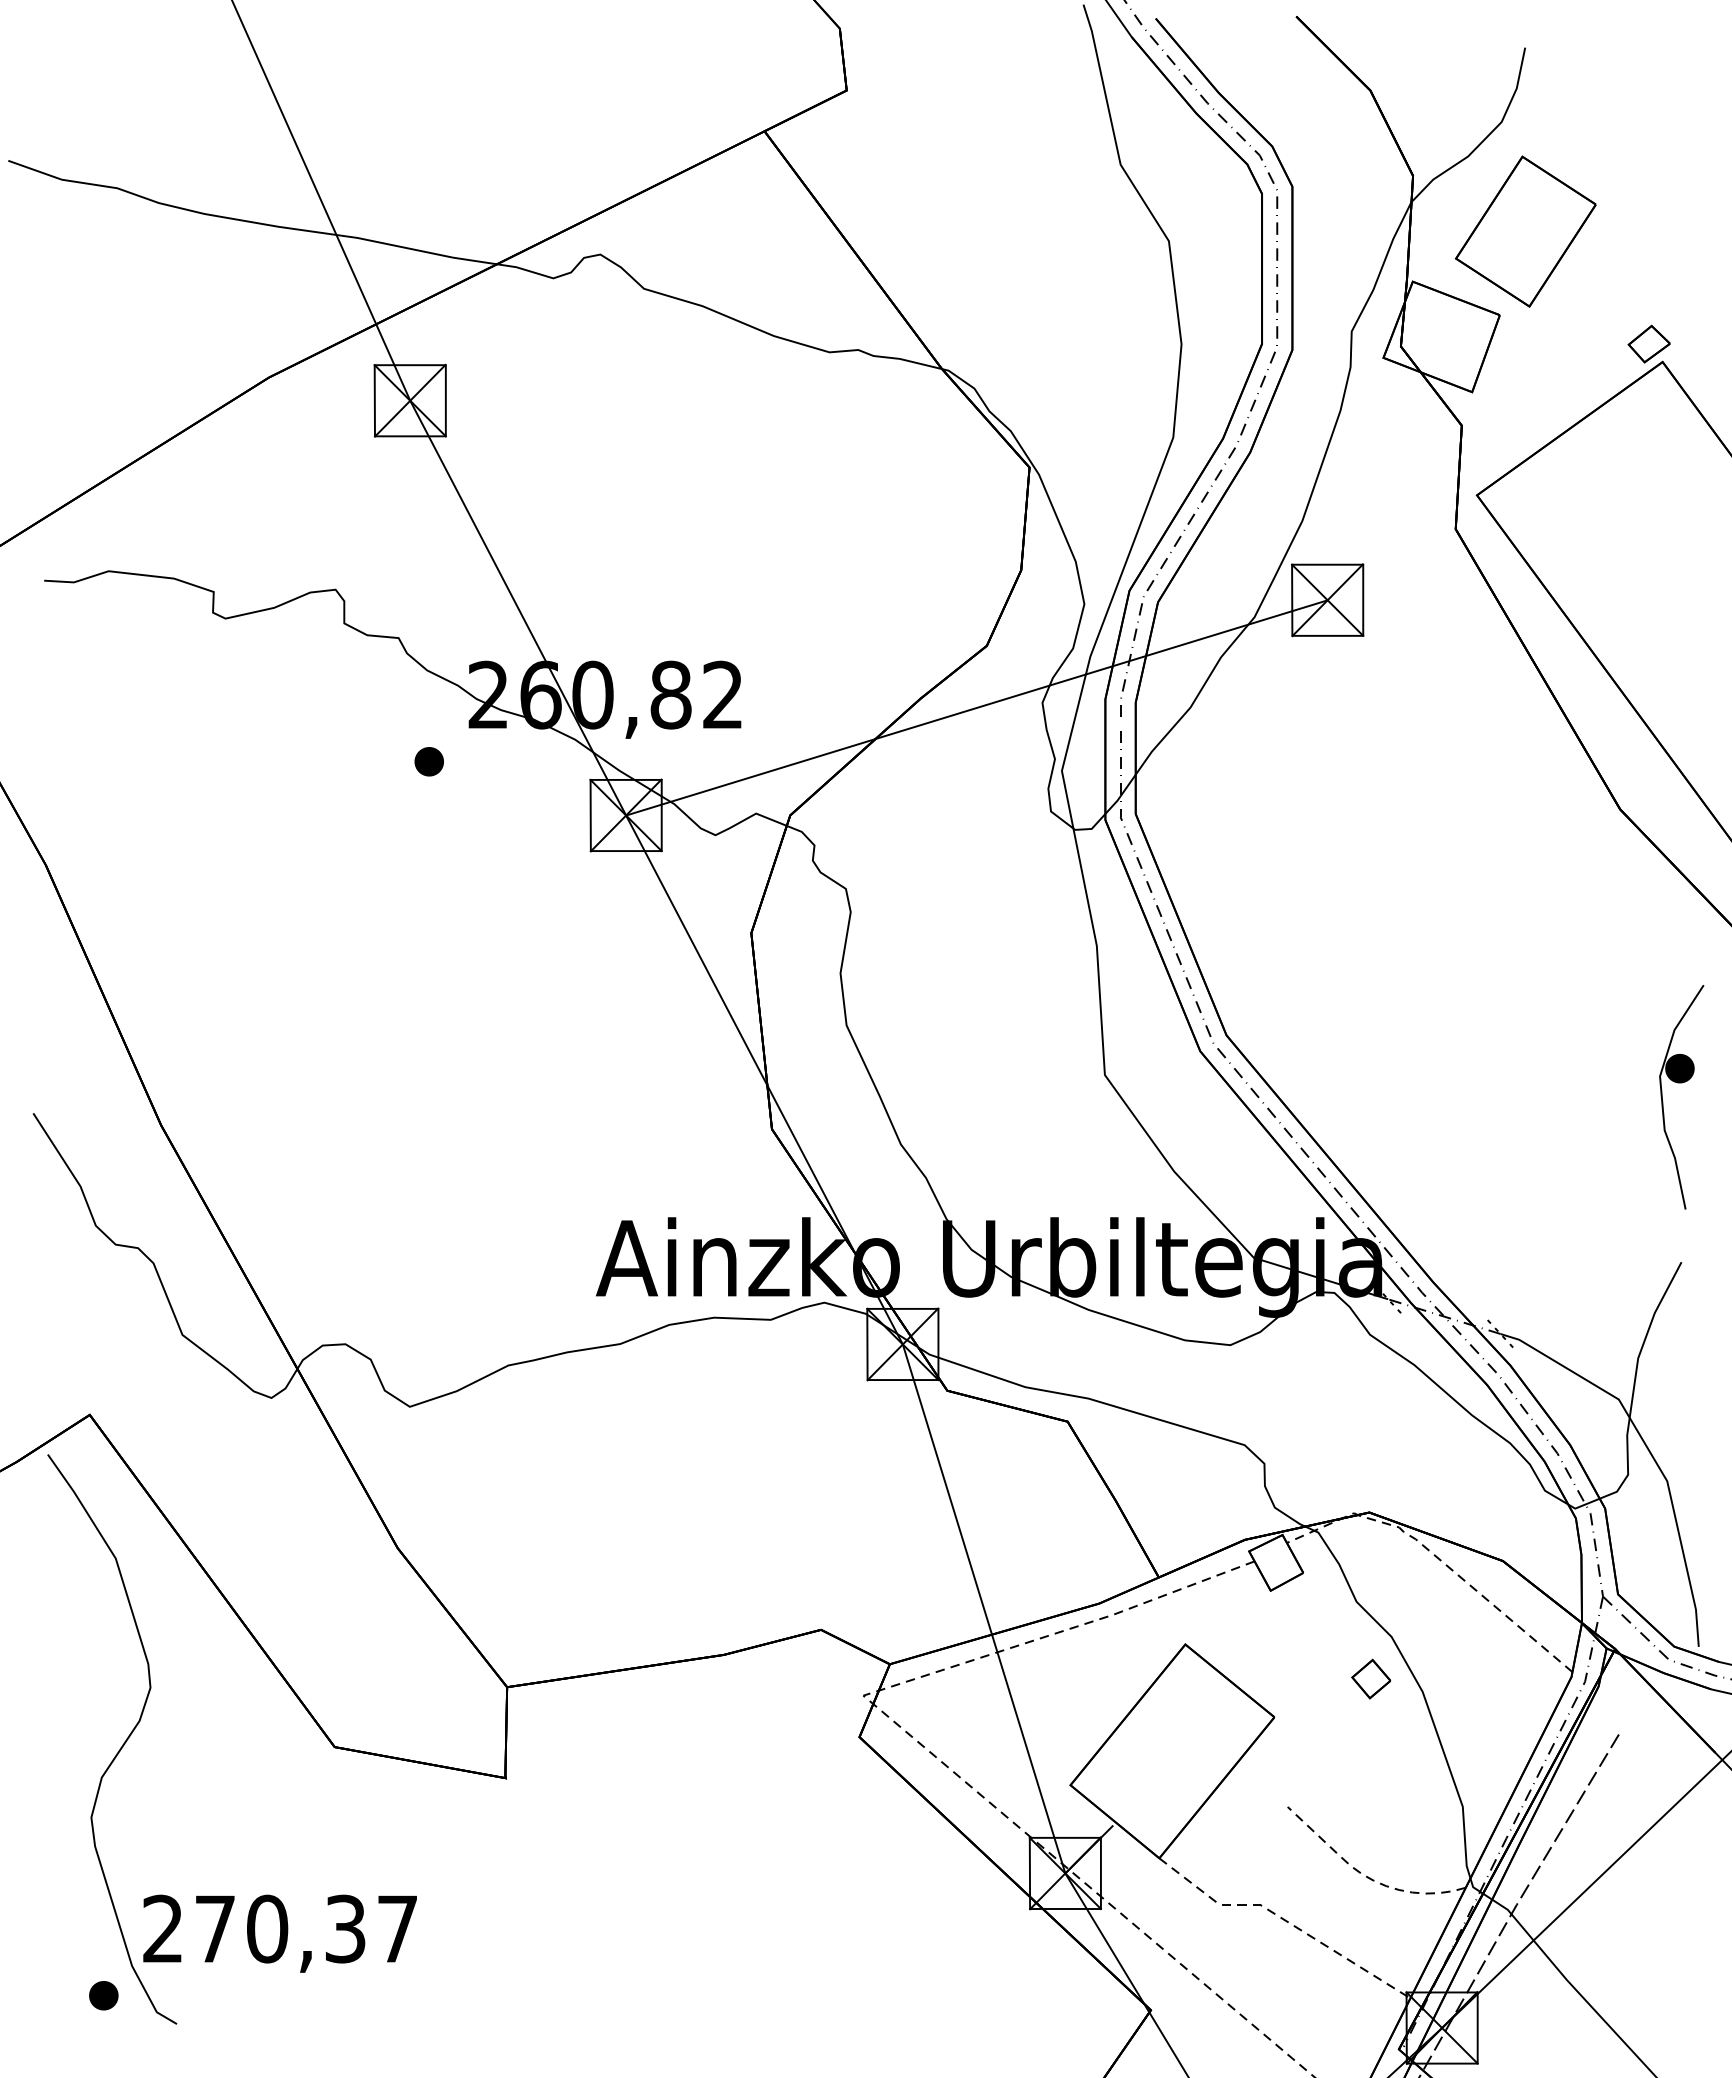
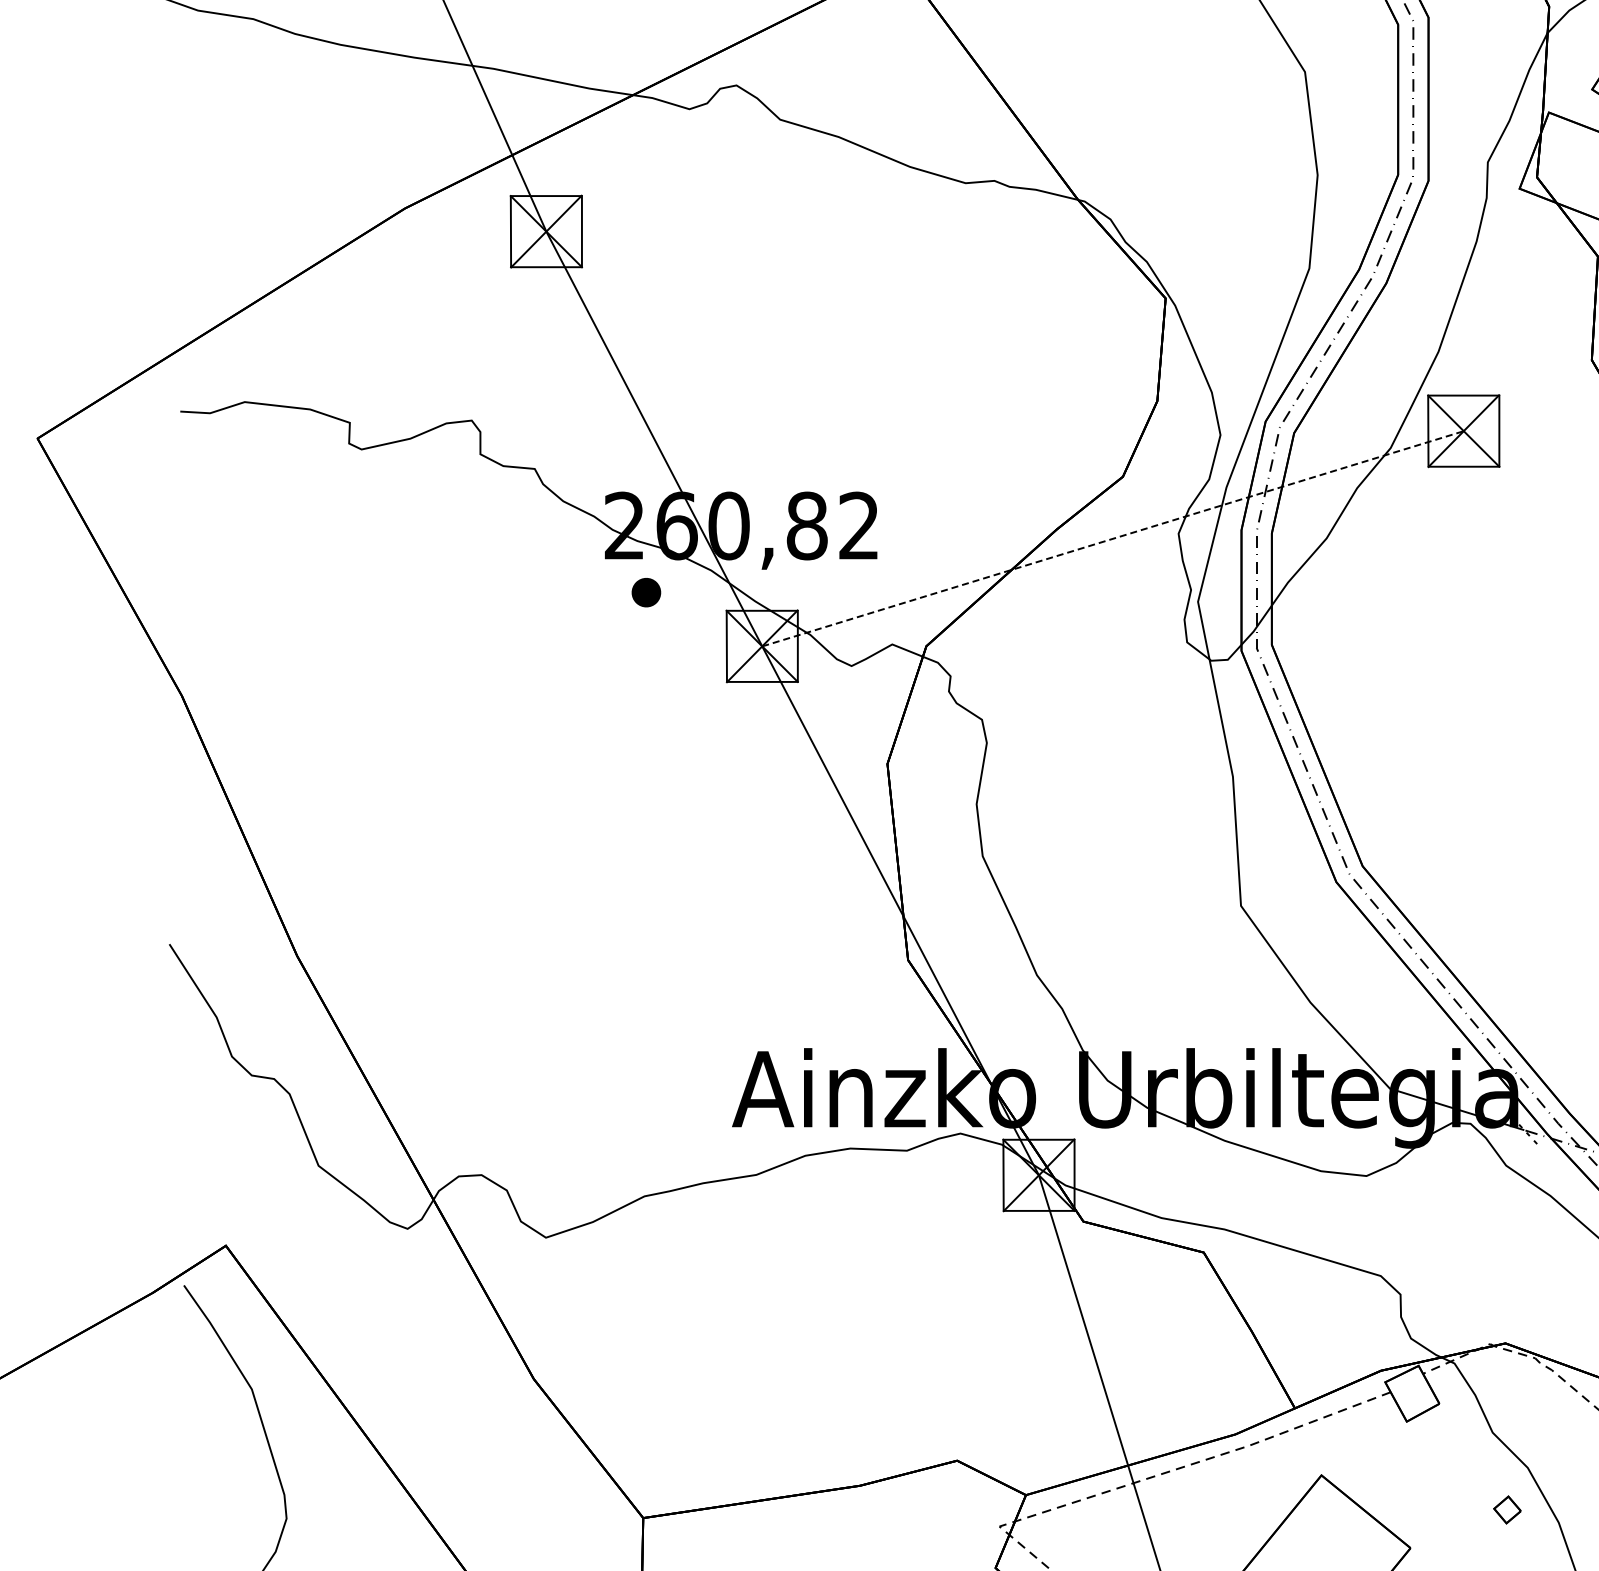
line: (976, 707) -> (1112, 538), solid -> dashed
part: (428, 761) -> (645, 592), moved
part: (1371, 1678) -> (1507, 1509), size x0.7

